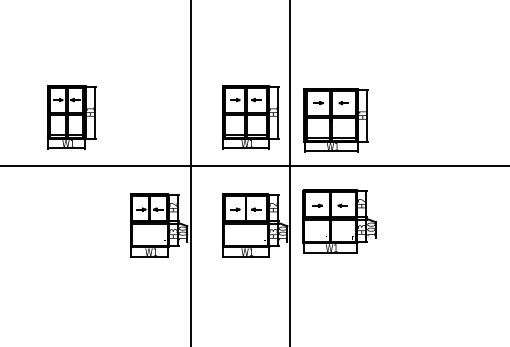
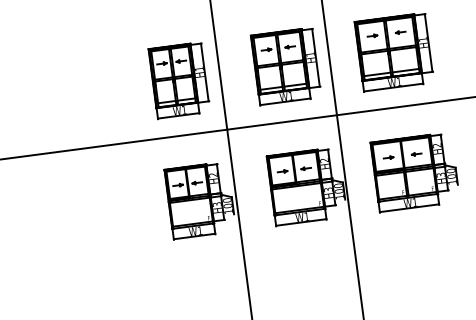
part: (71, 117) -> (179, 81), moved
part: (335, 120) -> (393, 52), moved
part: (339, 221) -> (415, 172), moved

